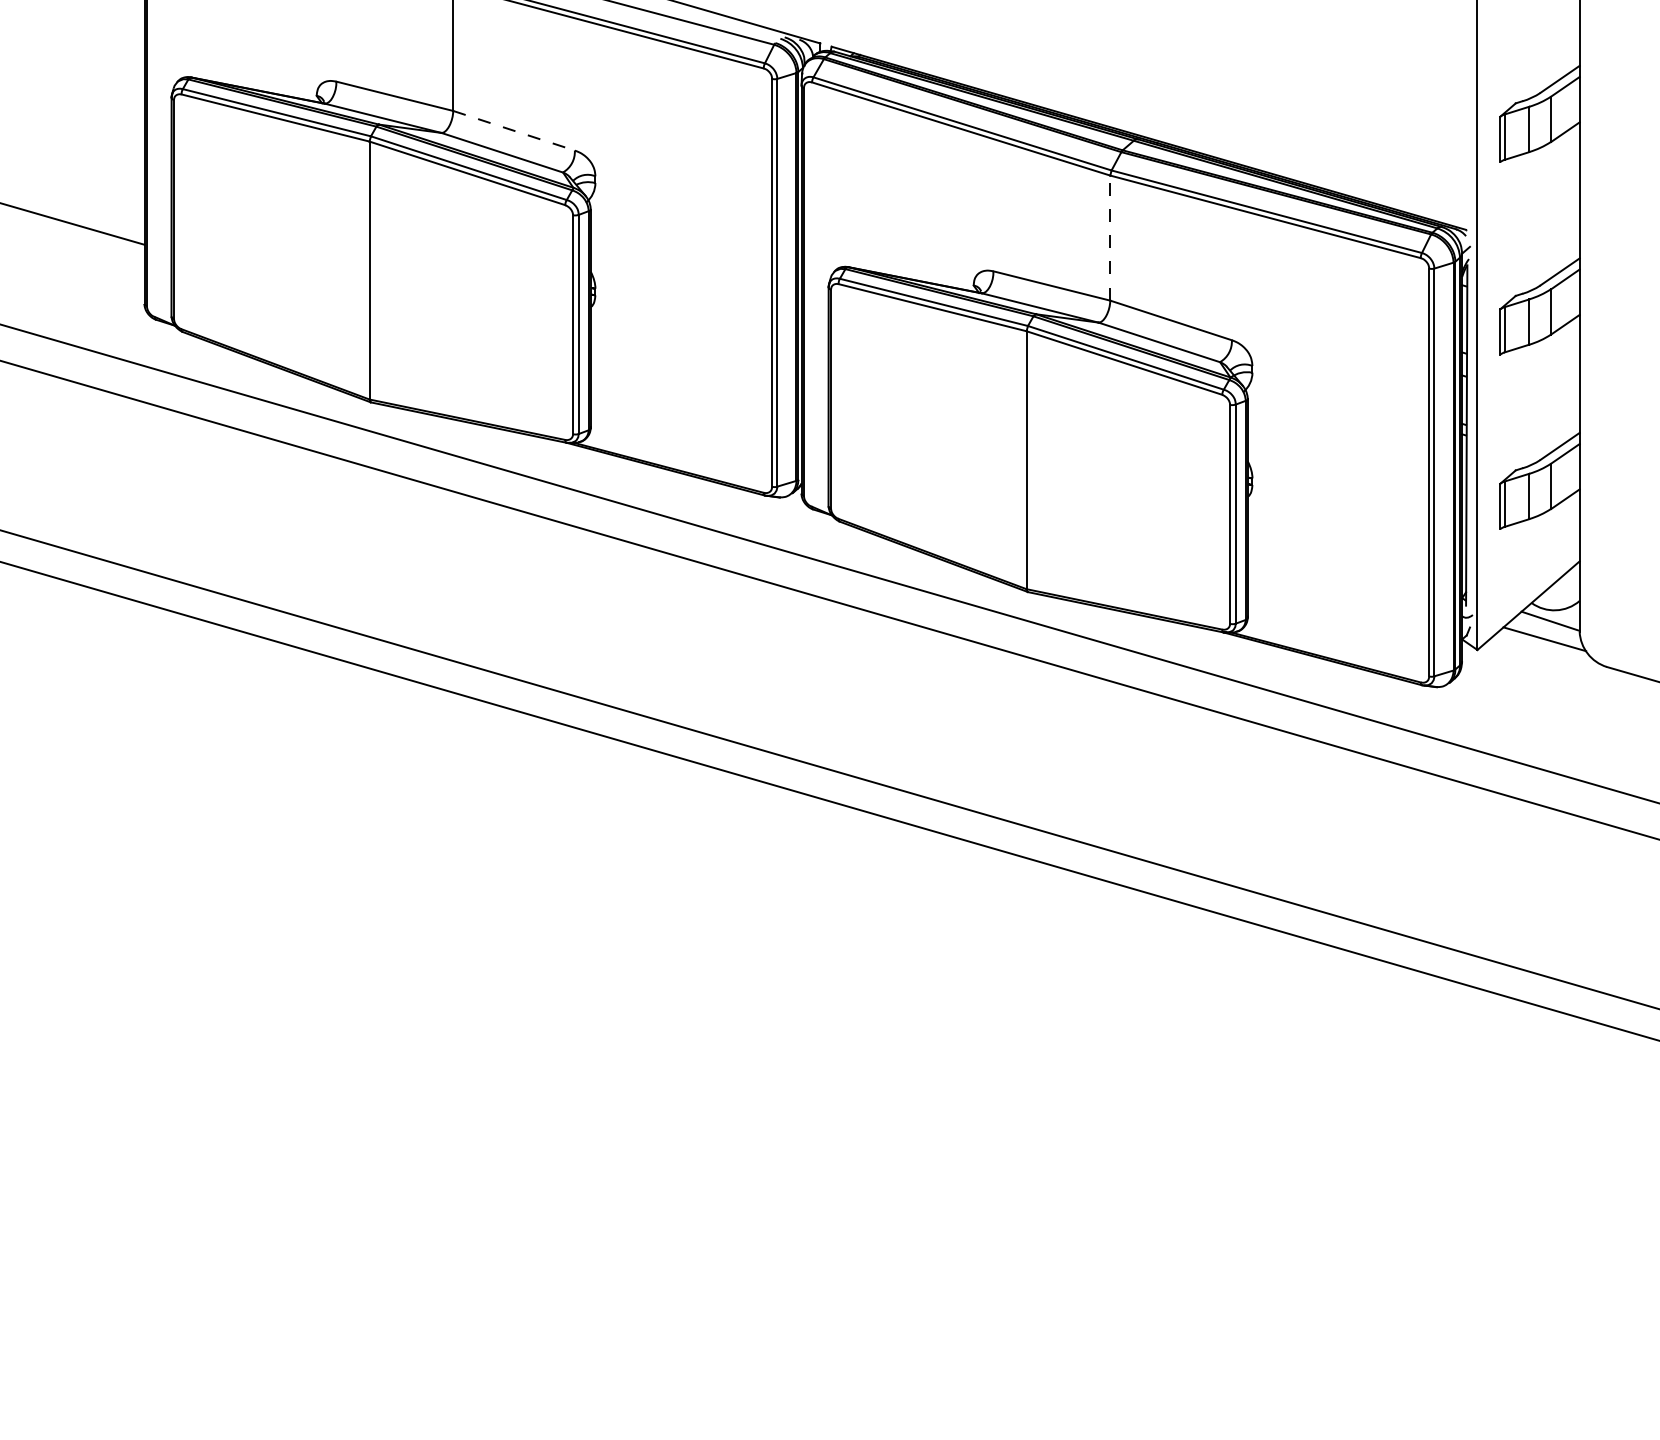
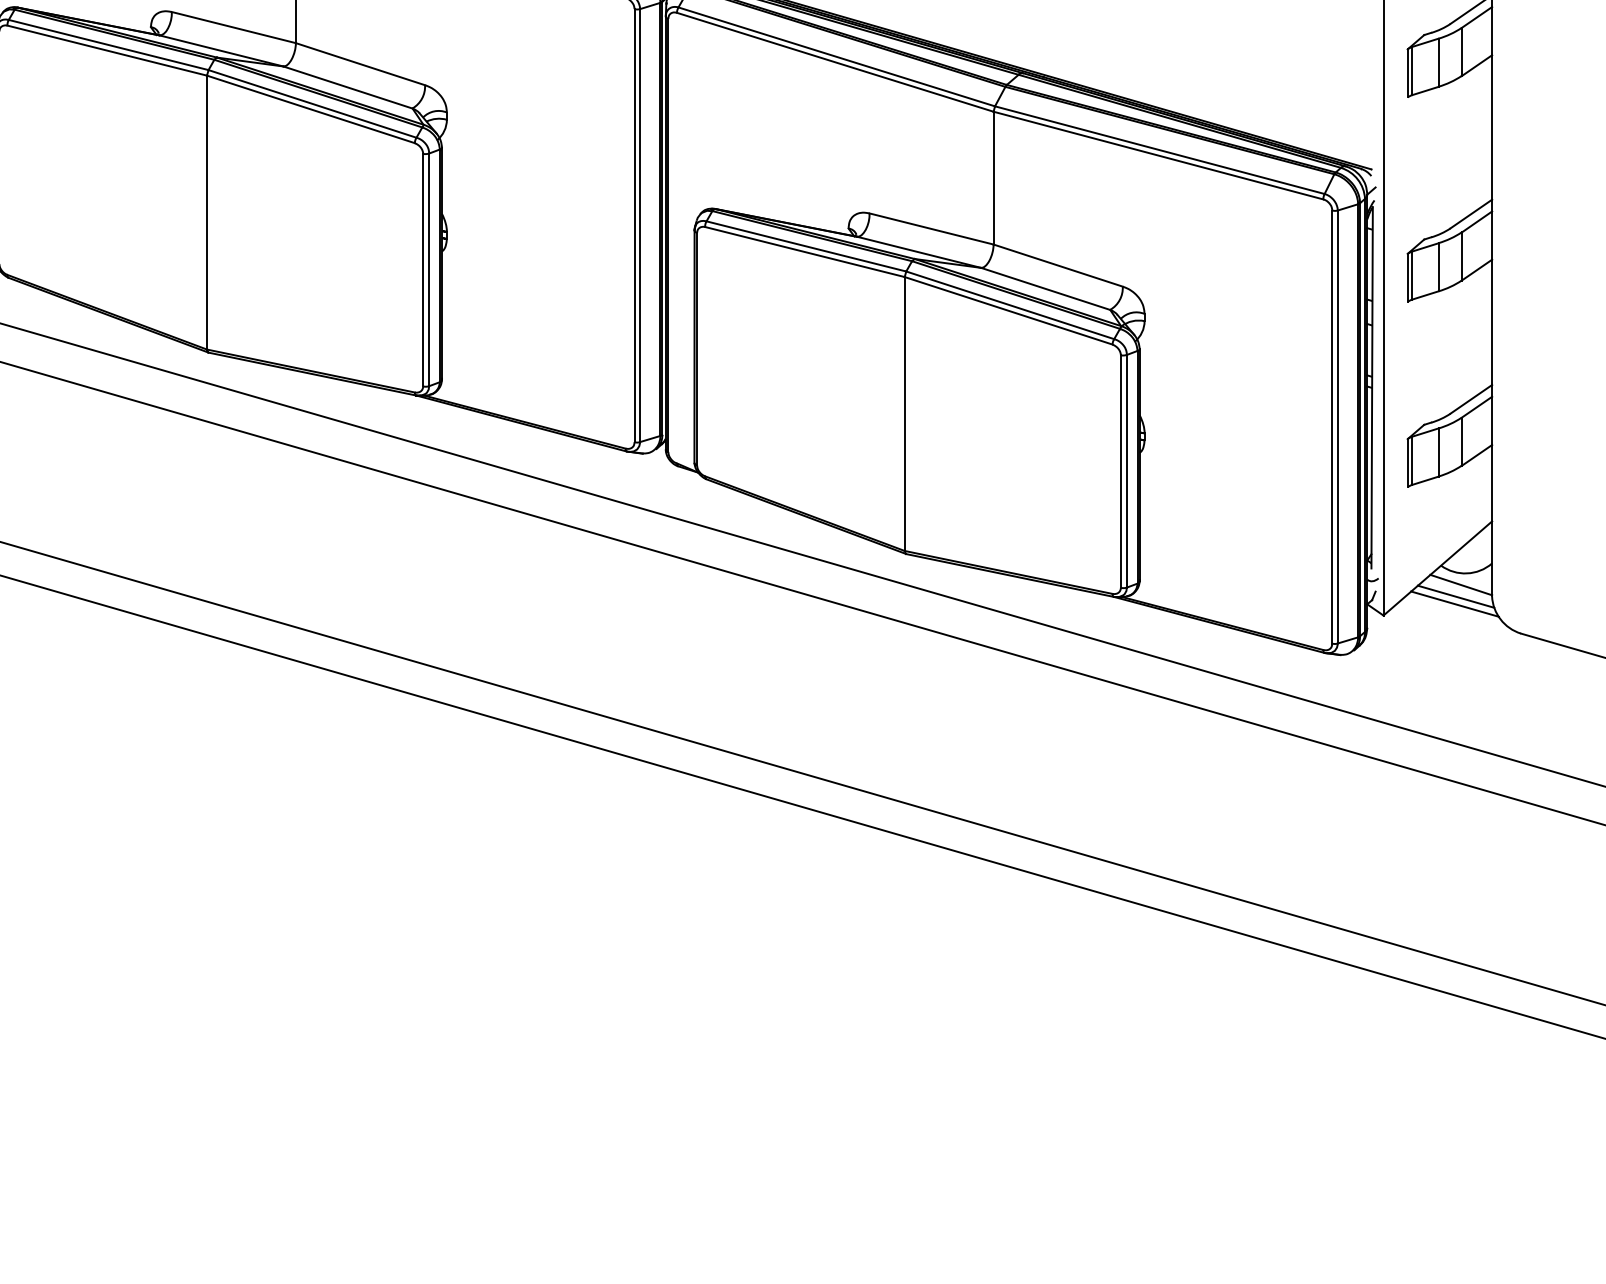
line: (514, 130) -> (360, 63), dashed -> solid
line: (1110, 238) -> (993, 178), dashed -> solid
line: (1545, 631) -> (1455, 595), added

